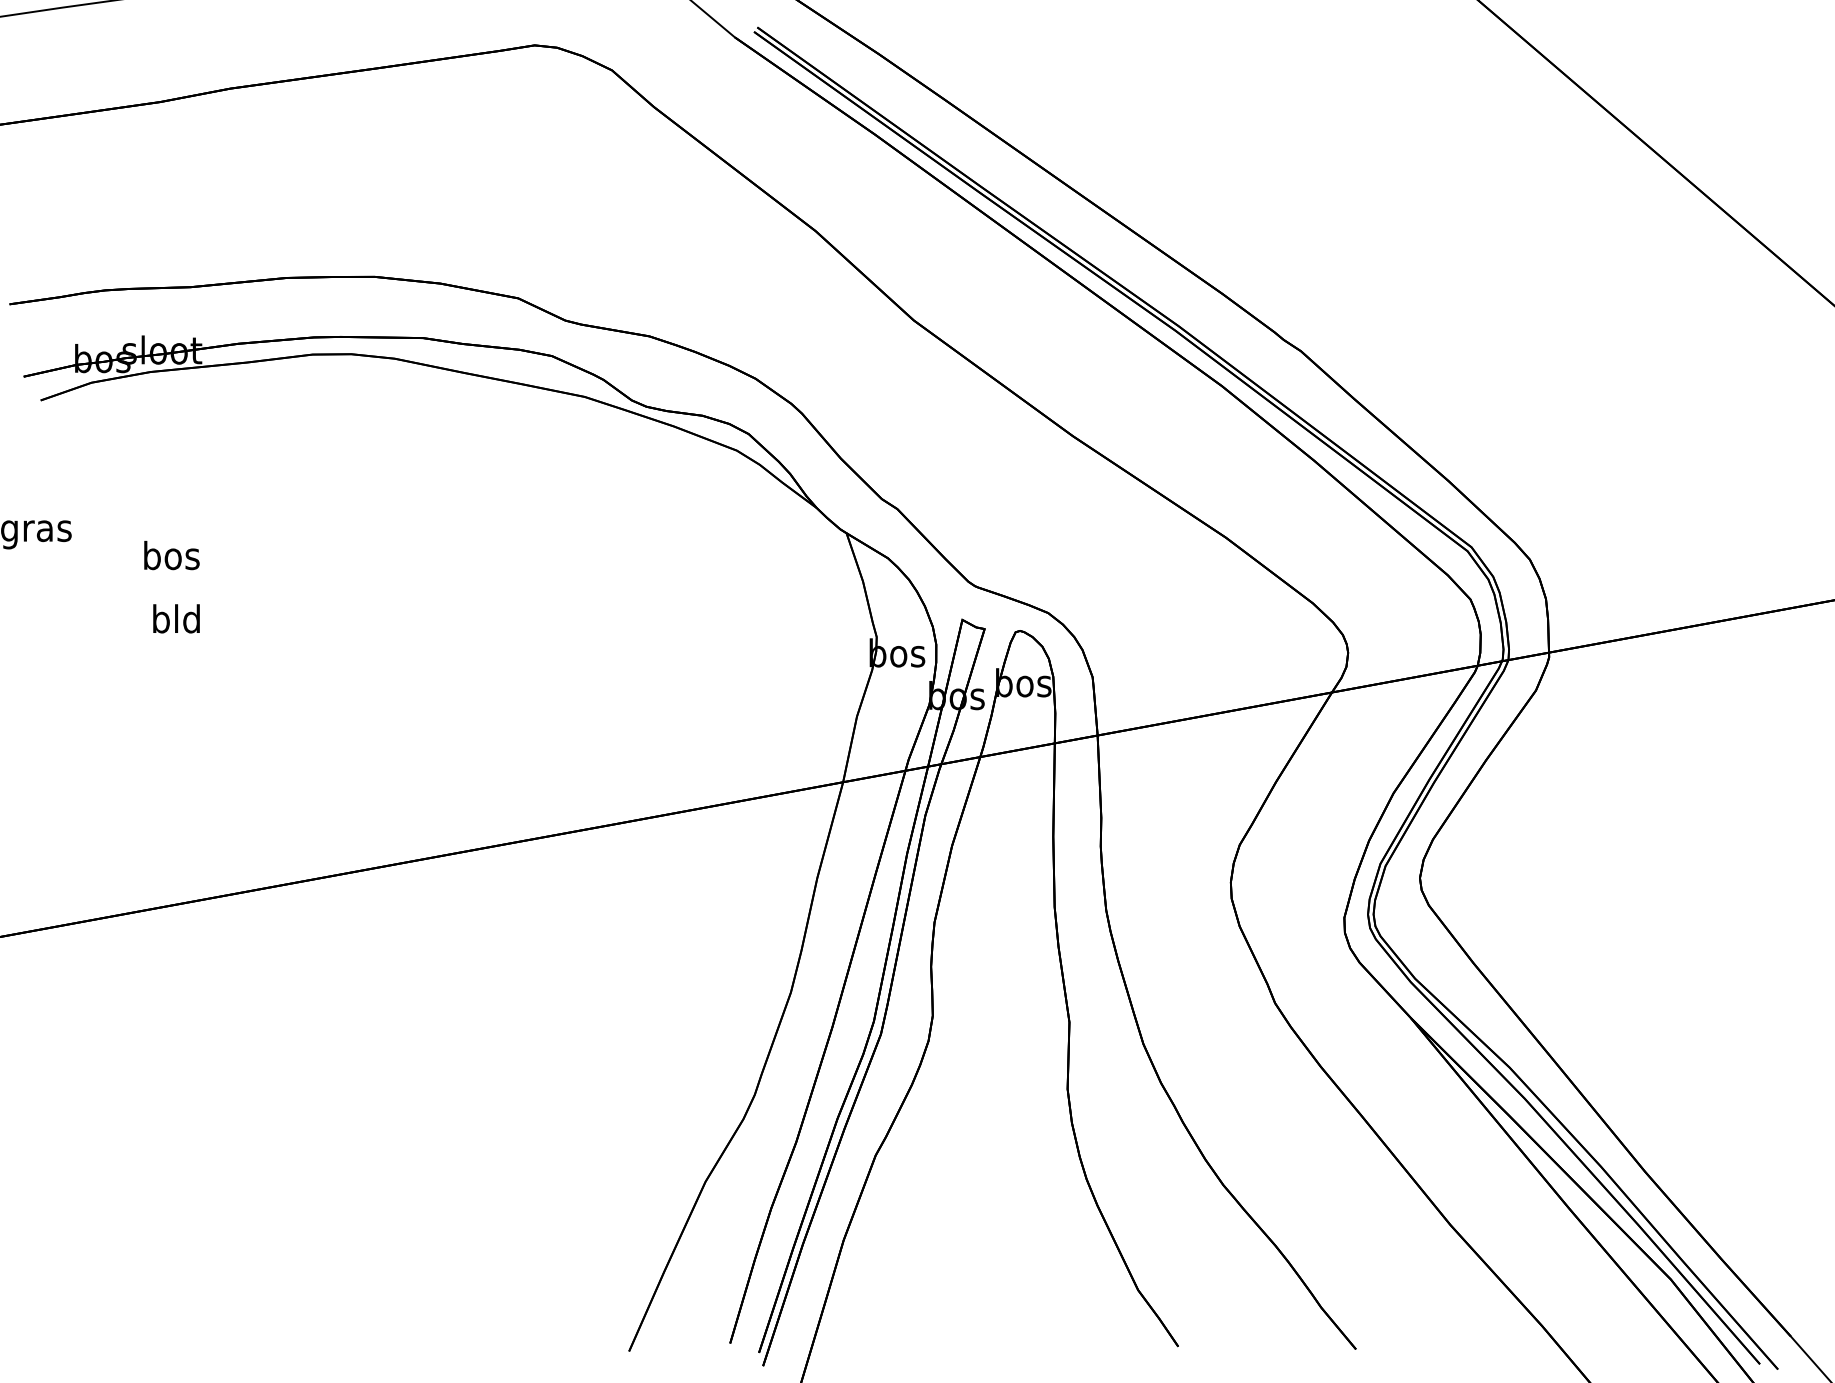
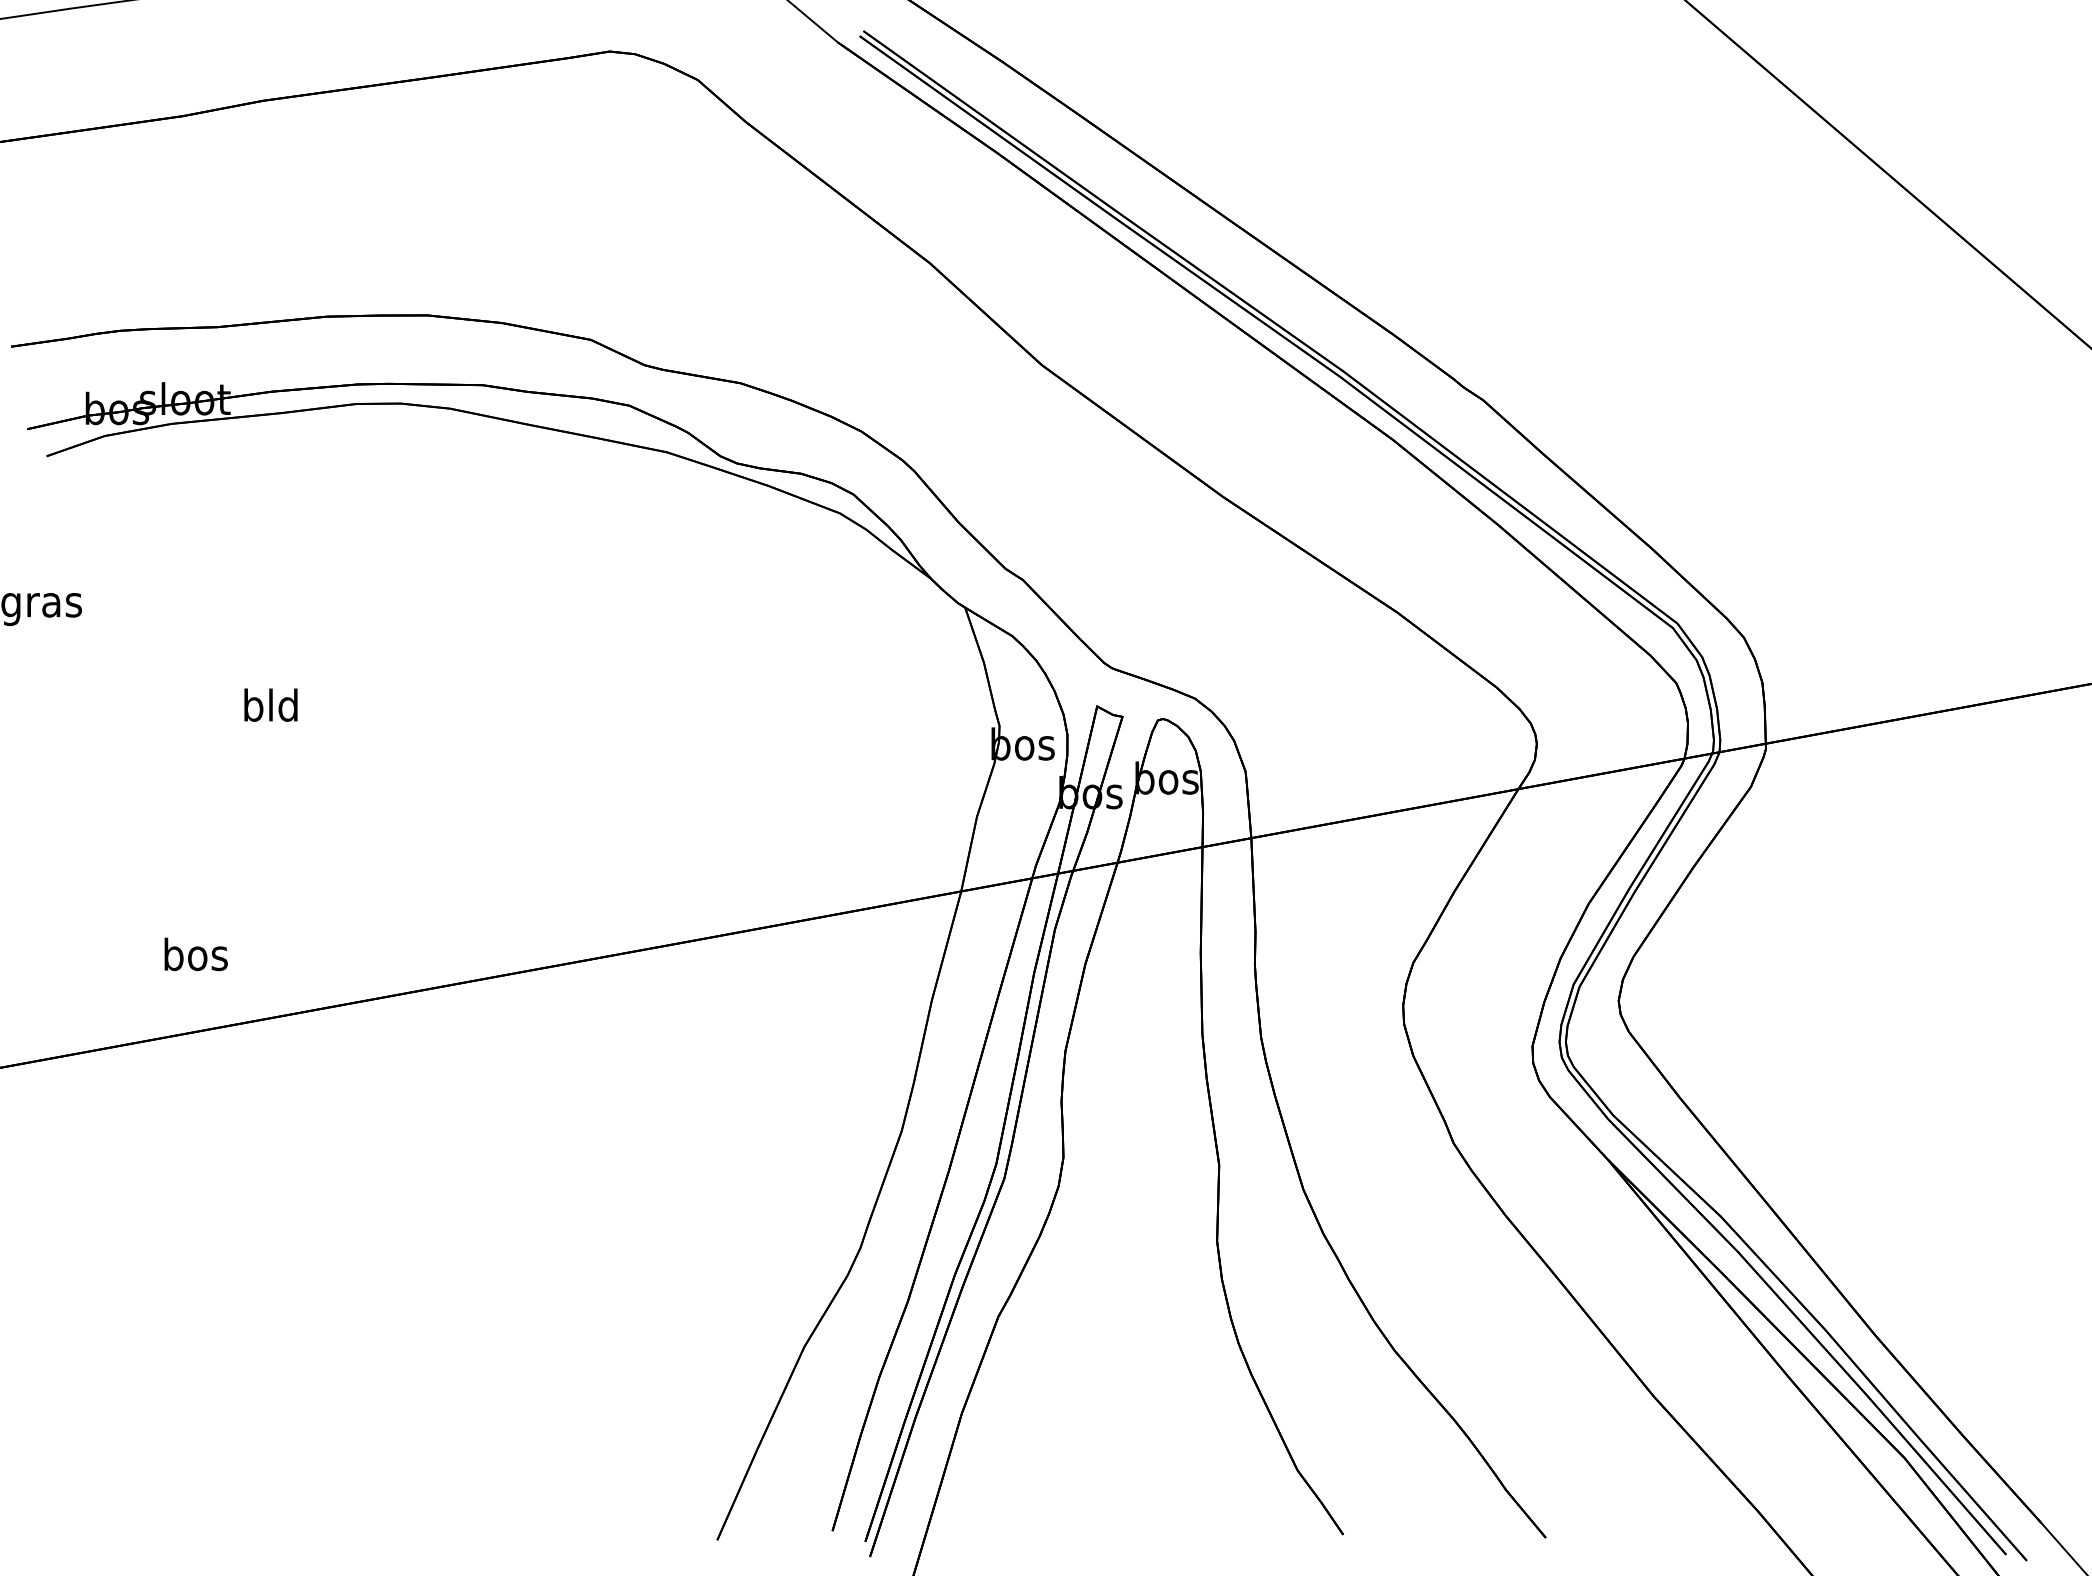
text: (171, 555) -> (195, 954), moved
text: (176, 618) -> (270, 704), moved

